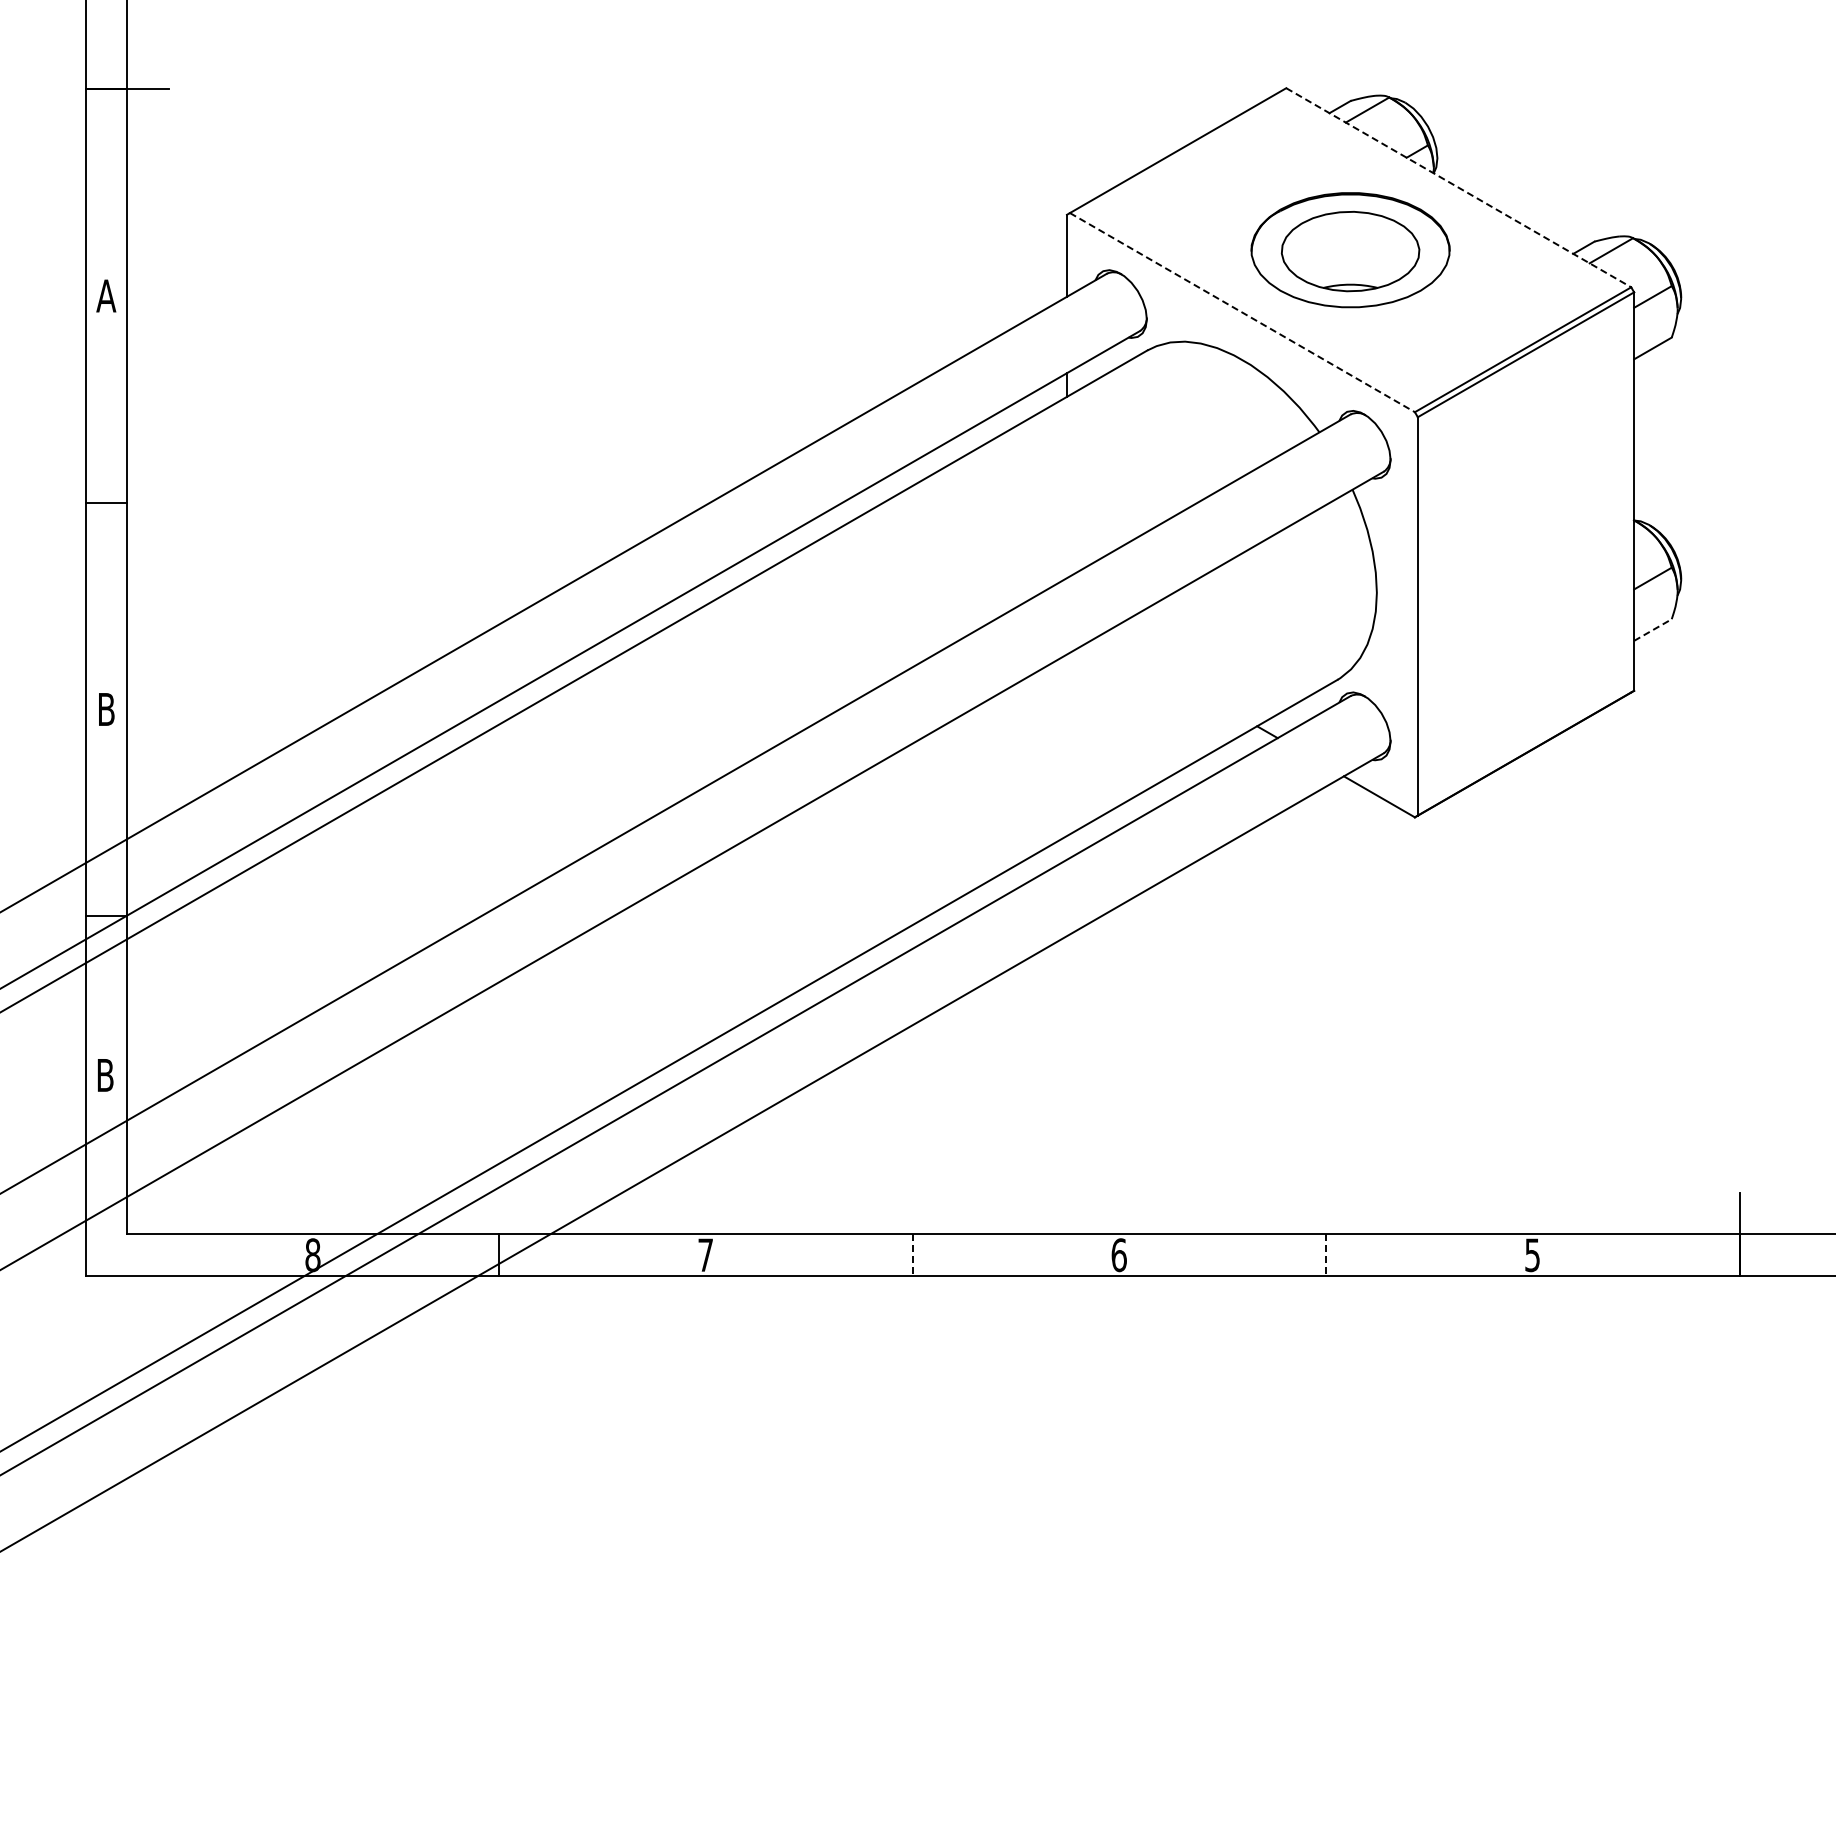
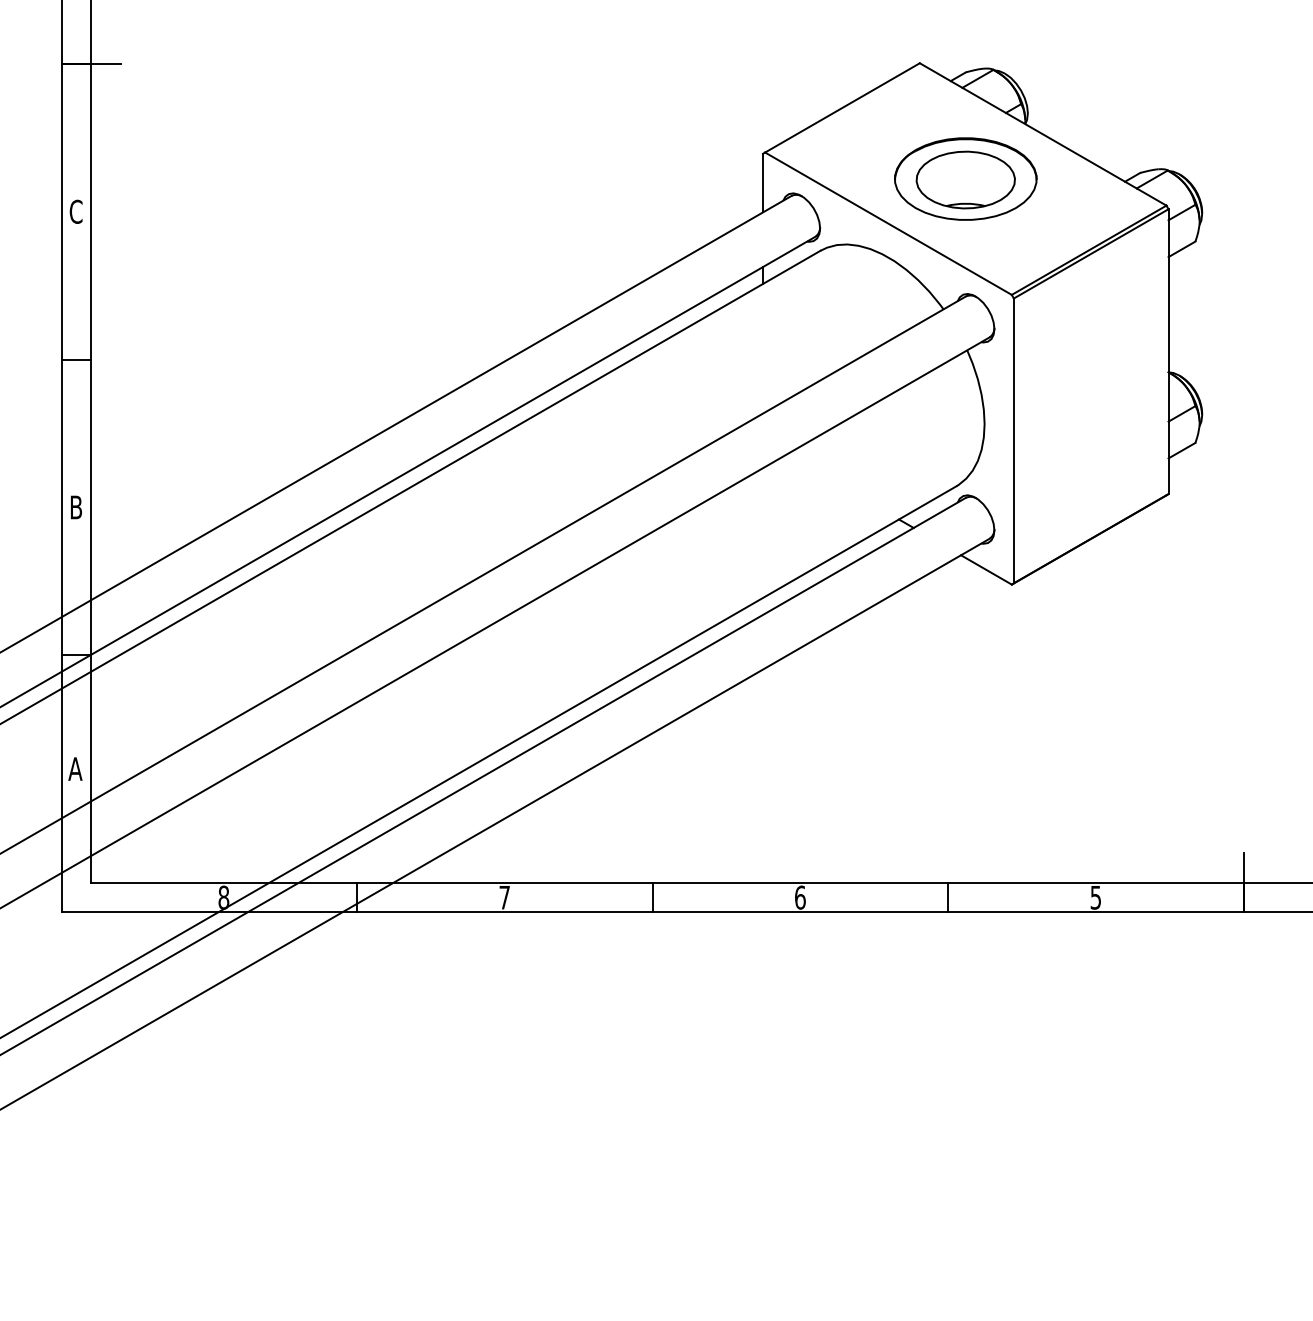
line: (1459, 188) -> (1043, 134), dashed -> solid
text: (106, 295) -> (76, 211), A -> C
line: (1242, 312) -> (888, 223), dashed -> solid
line: (1652, 630) -> (1181, 451), dashed -> solid
text: (105, 1075) -> (75, 769), B -> A
line: (912, 1255) -> (652, 897), dashed -> solid
line: (1326, 1255) -> (948, 897), dashed -> solid

